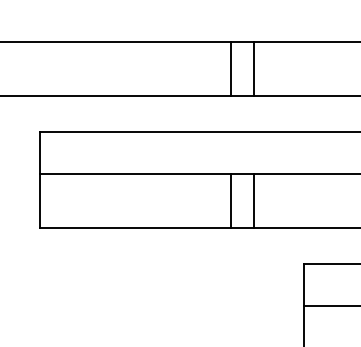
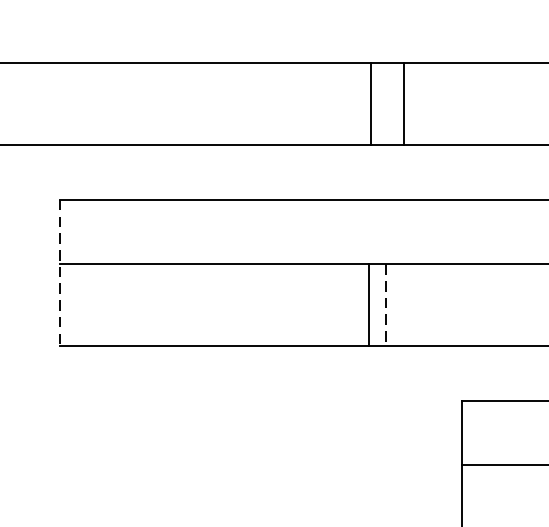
line: (230, 68) -> (370, 103), moved
line: (253, 68) -> (403, 103), moved
line: (39, 180) -> (60, 274), solid -> dashed
line: (230, 200) -> (368, 304), moved
line: (253, 200) -> (385, 304), solid -> dashed

